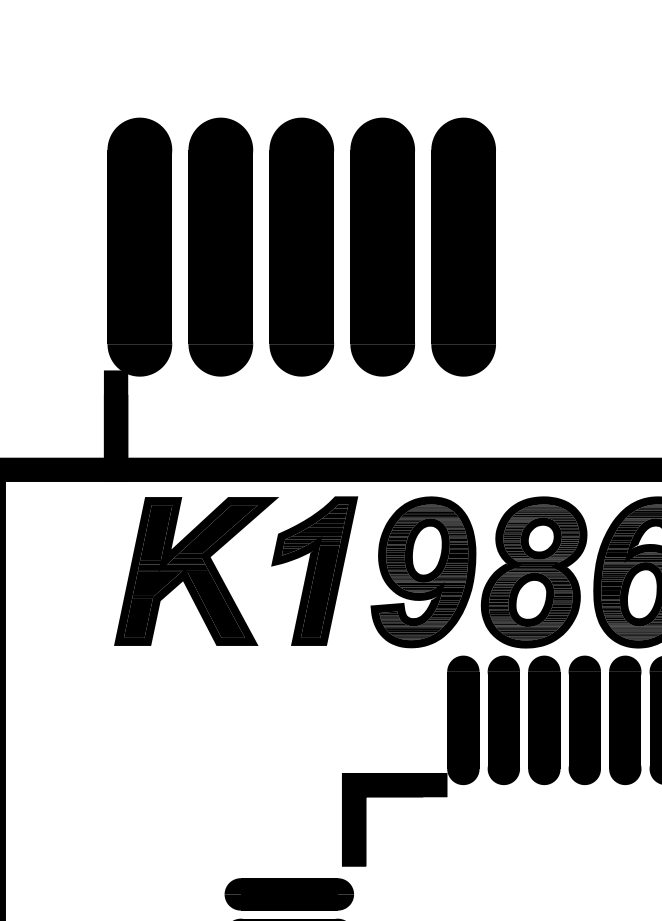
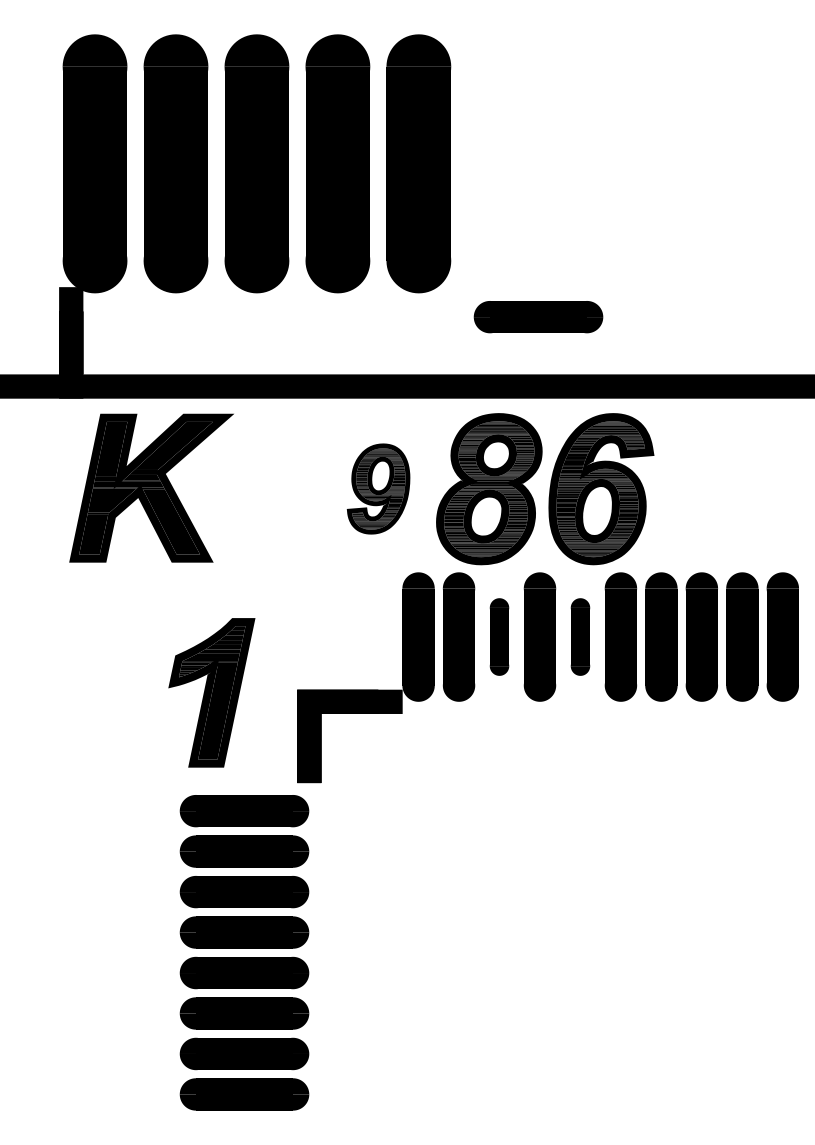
part: (583, 400) -> (538, 317), added
part: (314, 570) -> (211, 692), moved
part: (423, 571) -> (378, 488), size x0.6
part: (544, 719) -> (499, 636), size x0.6
part: (625, 719) -> (580, 636), size x0.6

